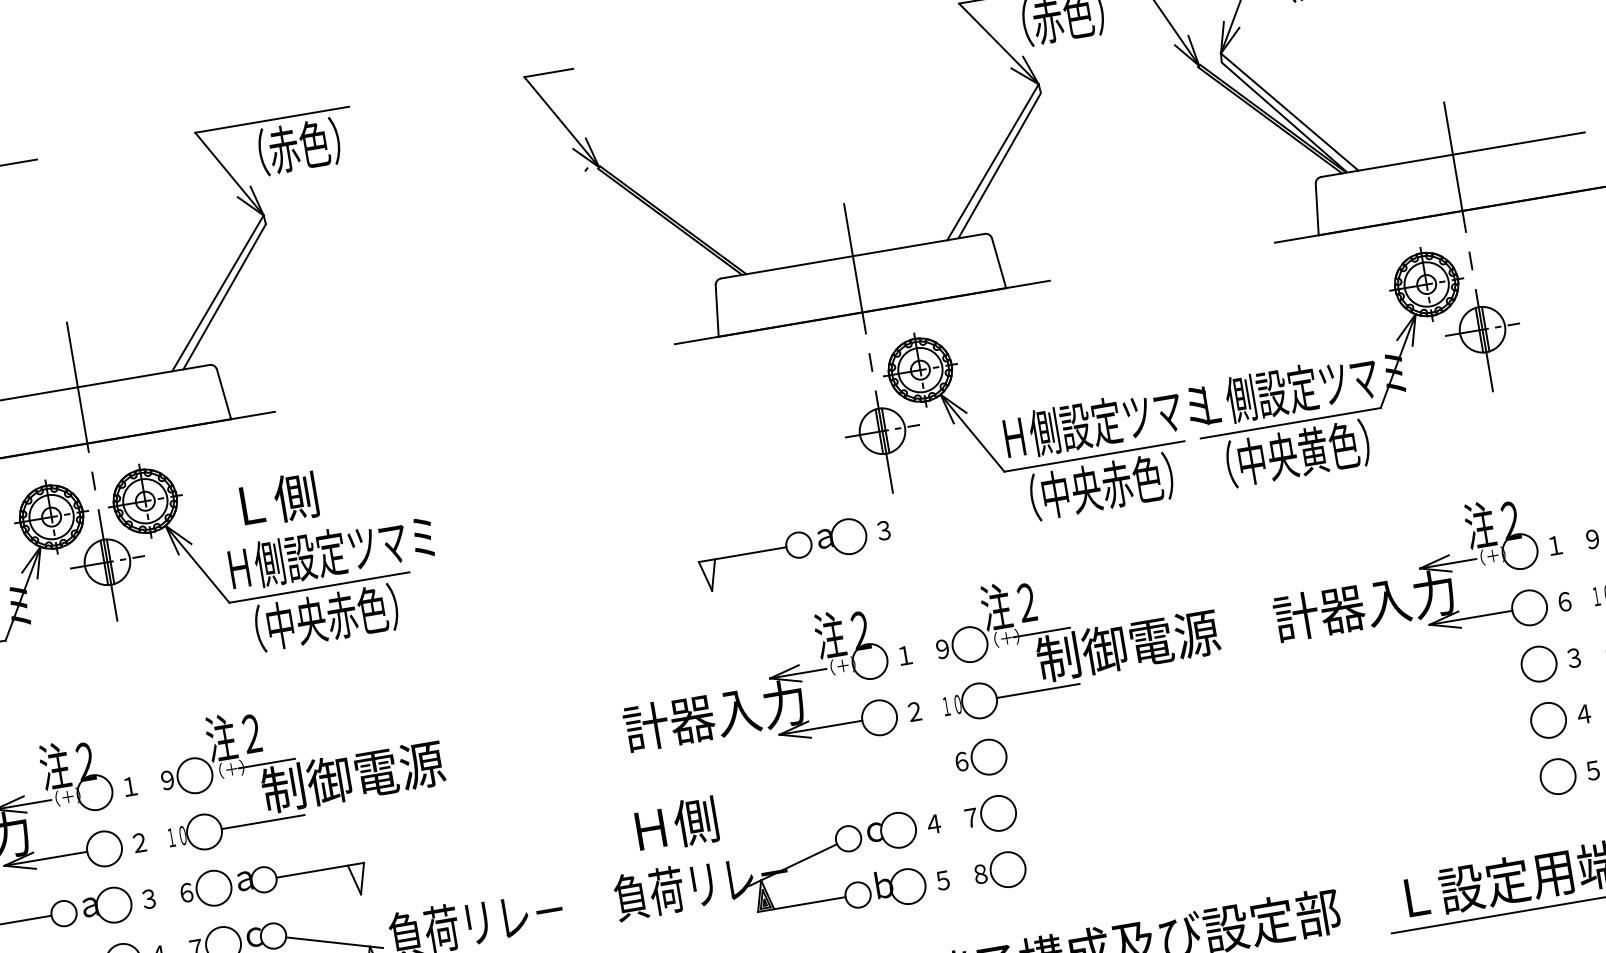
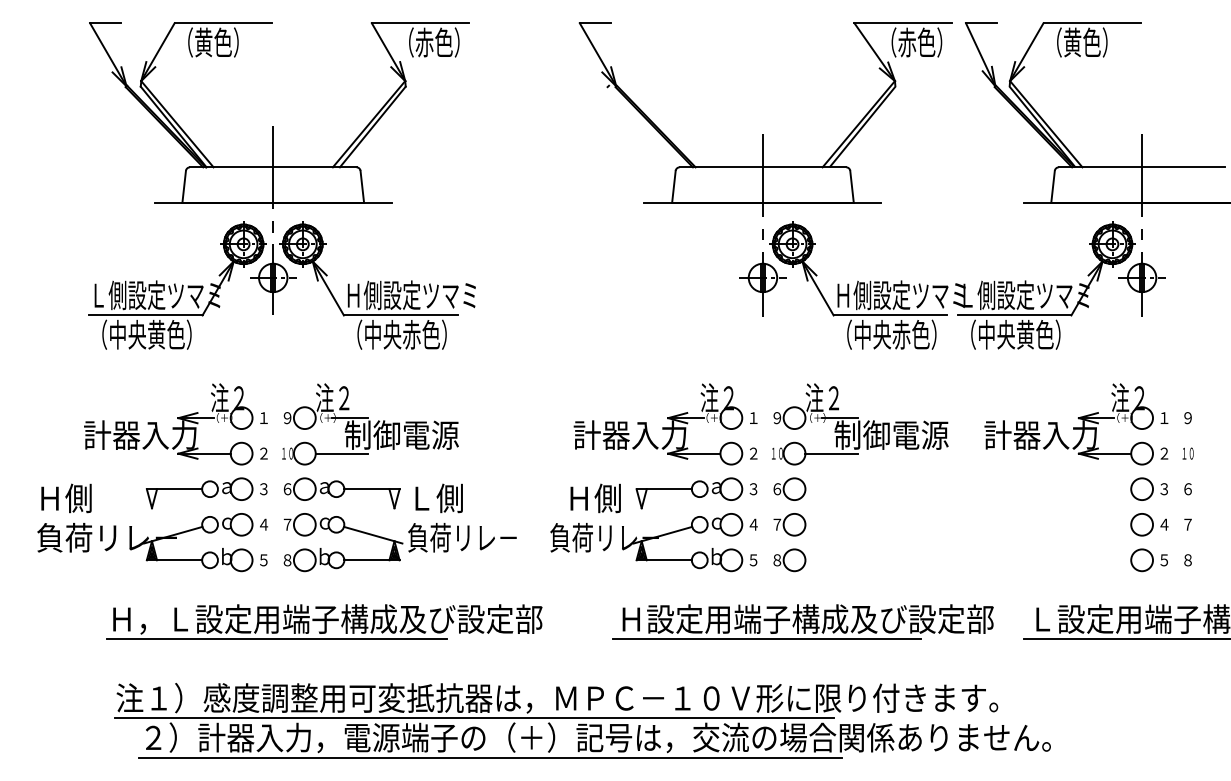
text: (278, 500) -> (438, 498), moved
part: (794, 552) -> (696, 493), moved
text: (1564, 601) -> (1164, 453), ６ -> ２

